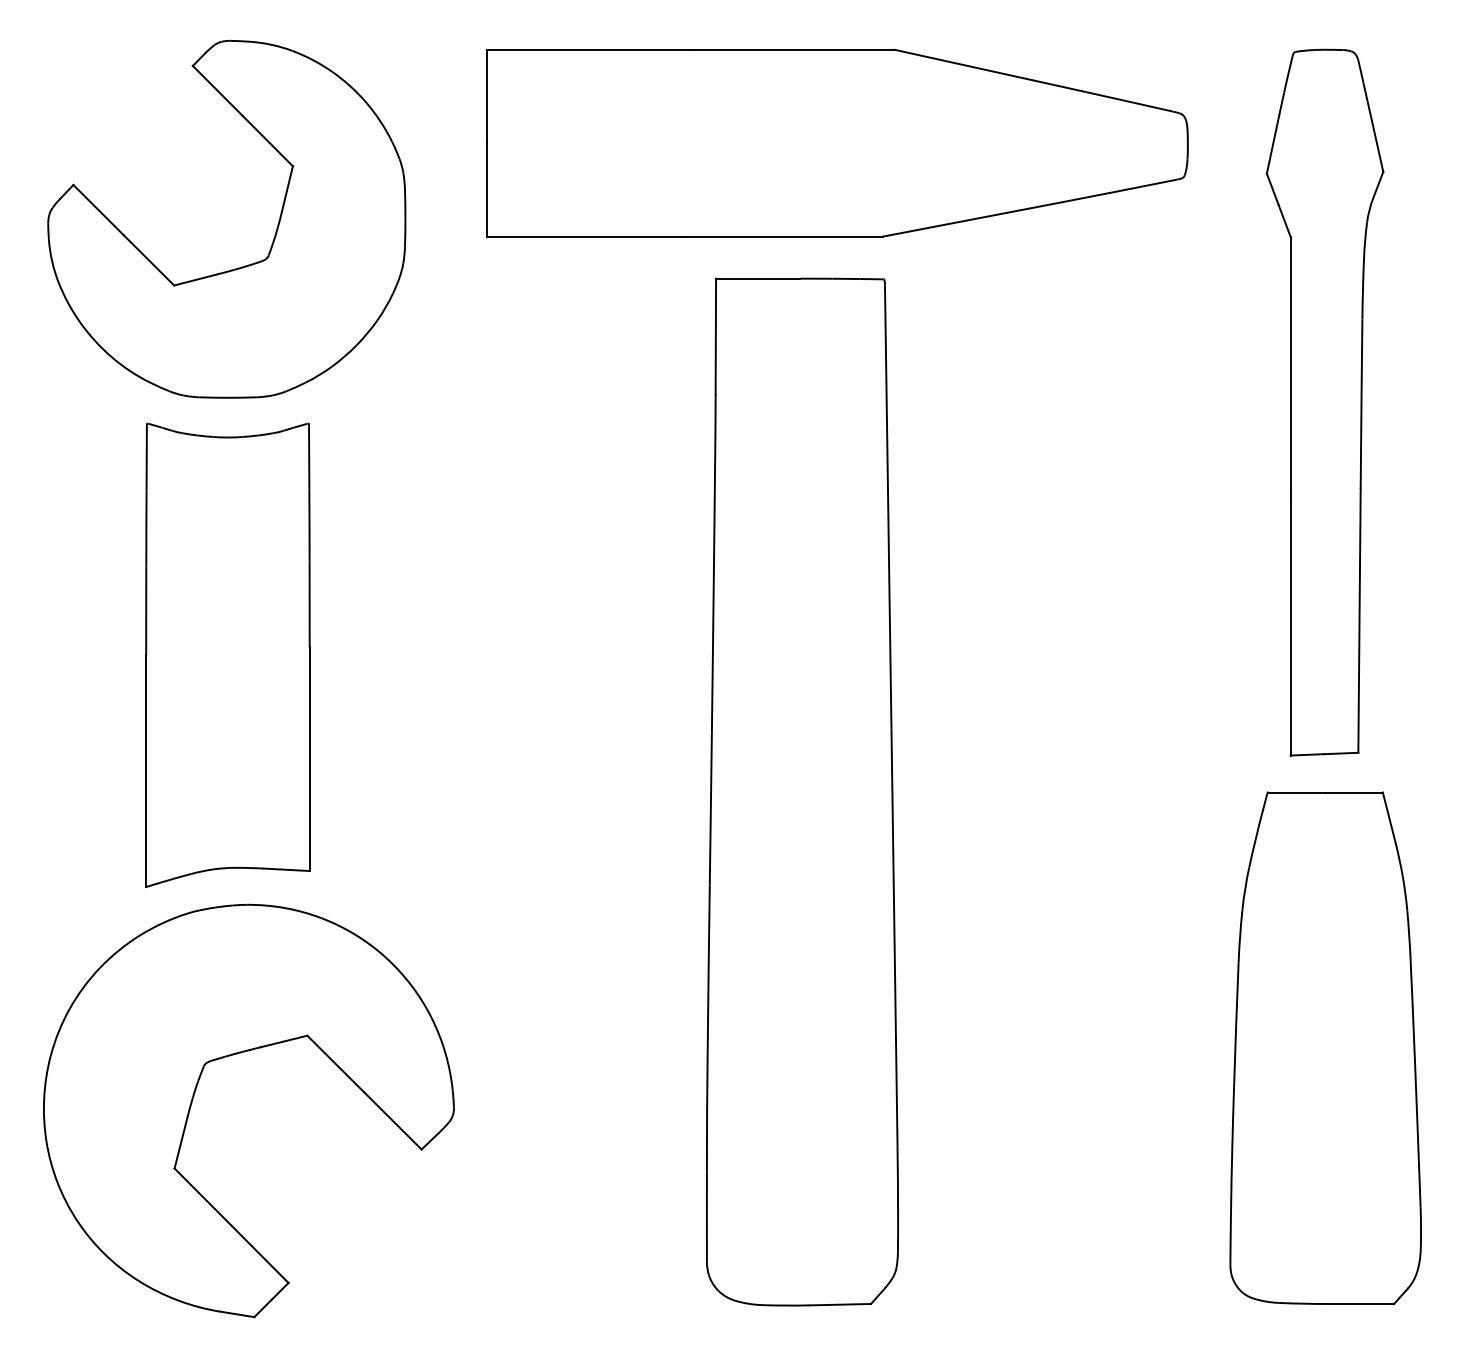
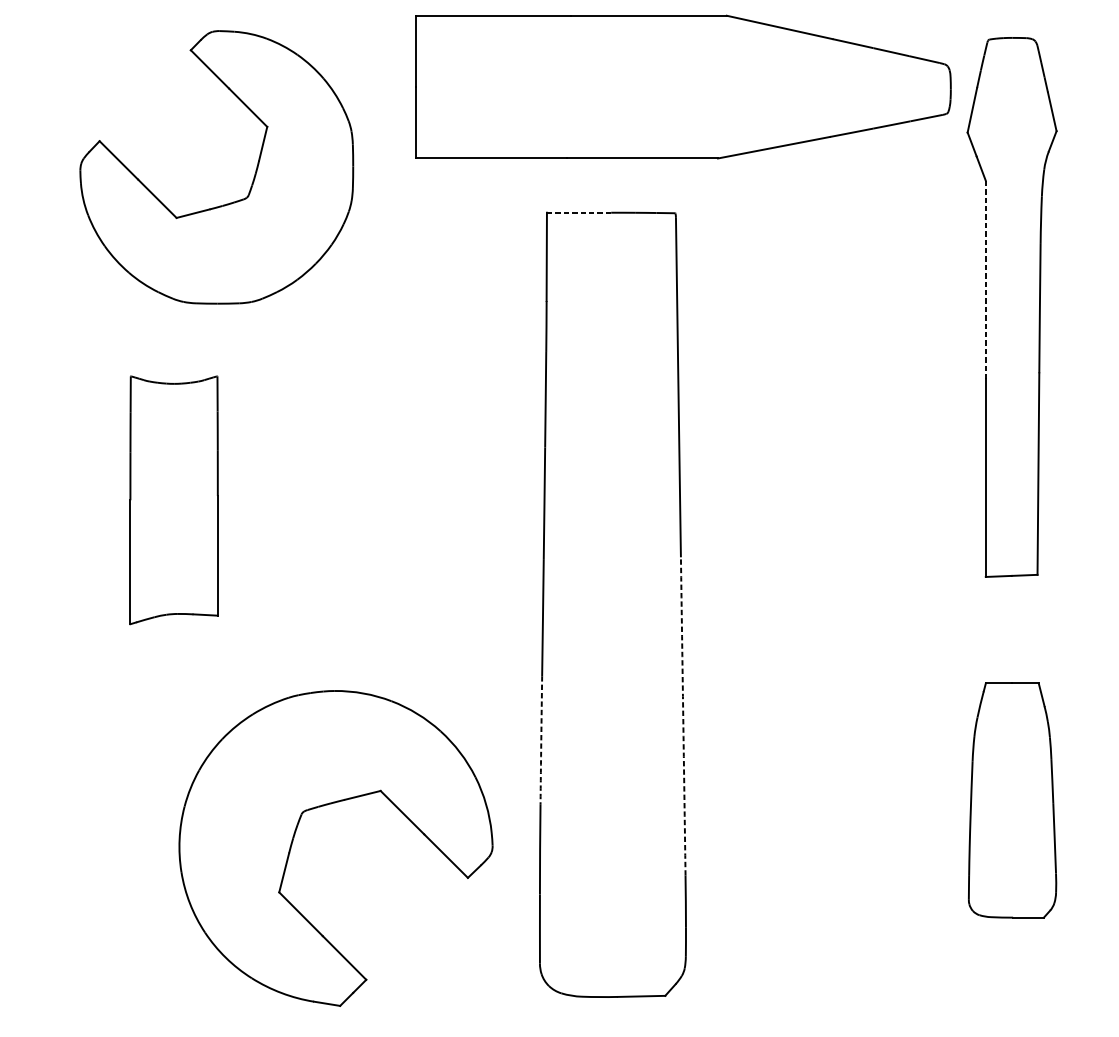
part: (837, 142) -> (683, 86), moved
part: (241, 266) -> (228, 203), moved
line: (757, 278) -> (578, 212), solid -> dashed
line: (1290, 366) -> (985, 279), solid -> dashed
part: (227, 654) -> (173, 499), size x0.7
arc: (894, 938) -> (683, 716), solid -> dashed
arc: (708, 969) -> (541, 740), solid -> dashed
part: (1325, 1047) -> (1012, 799), size x0.6
part: (195, 1093) -> (295, 835), moved

